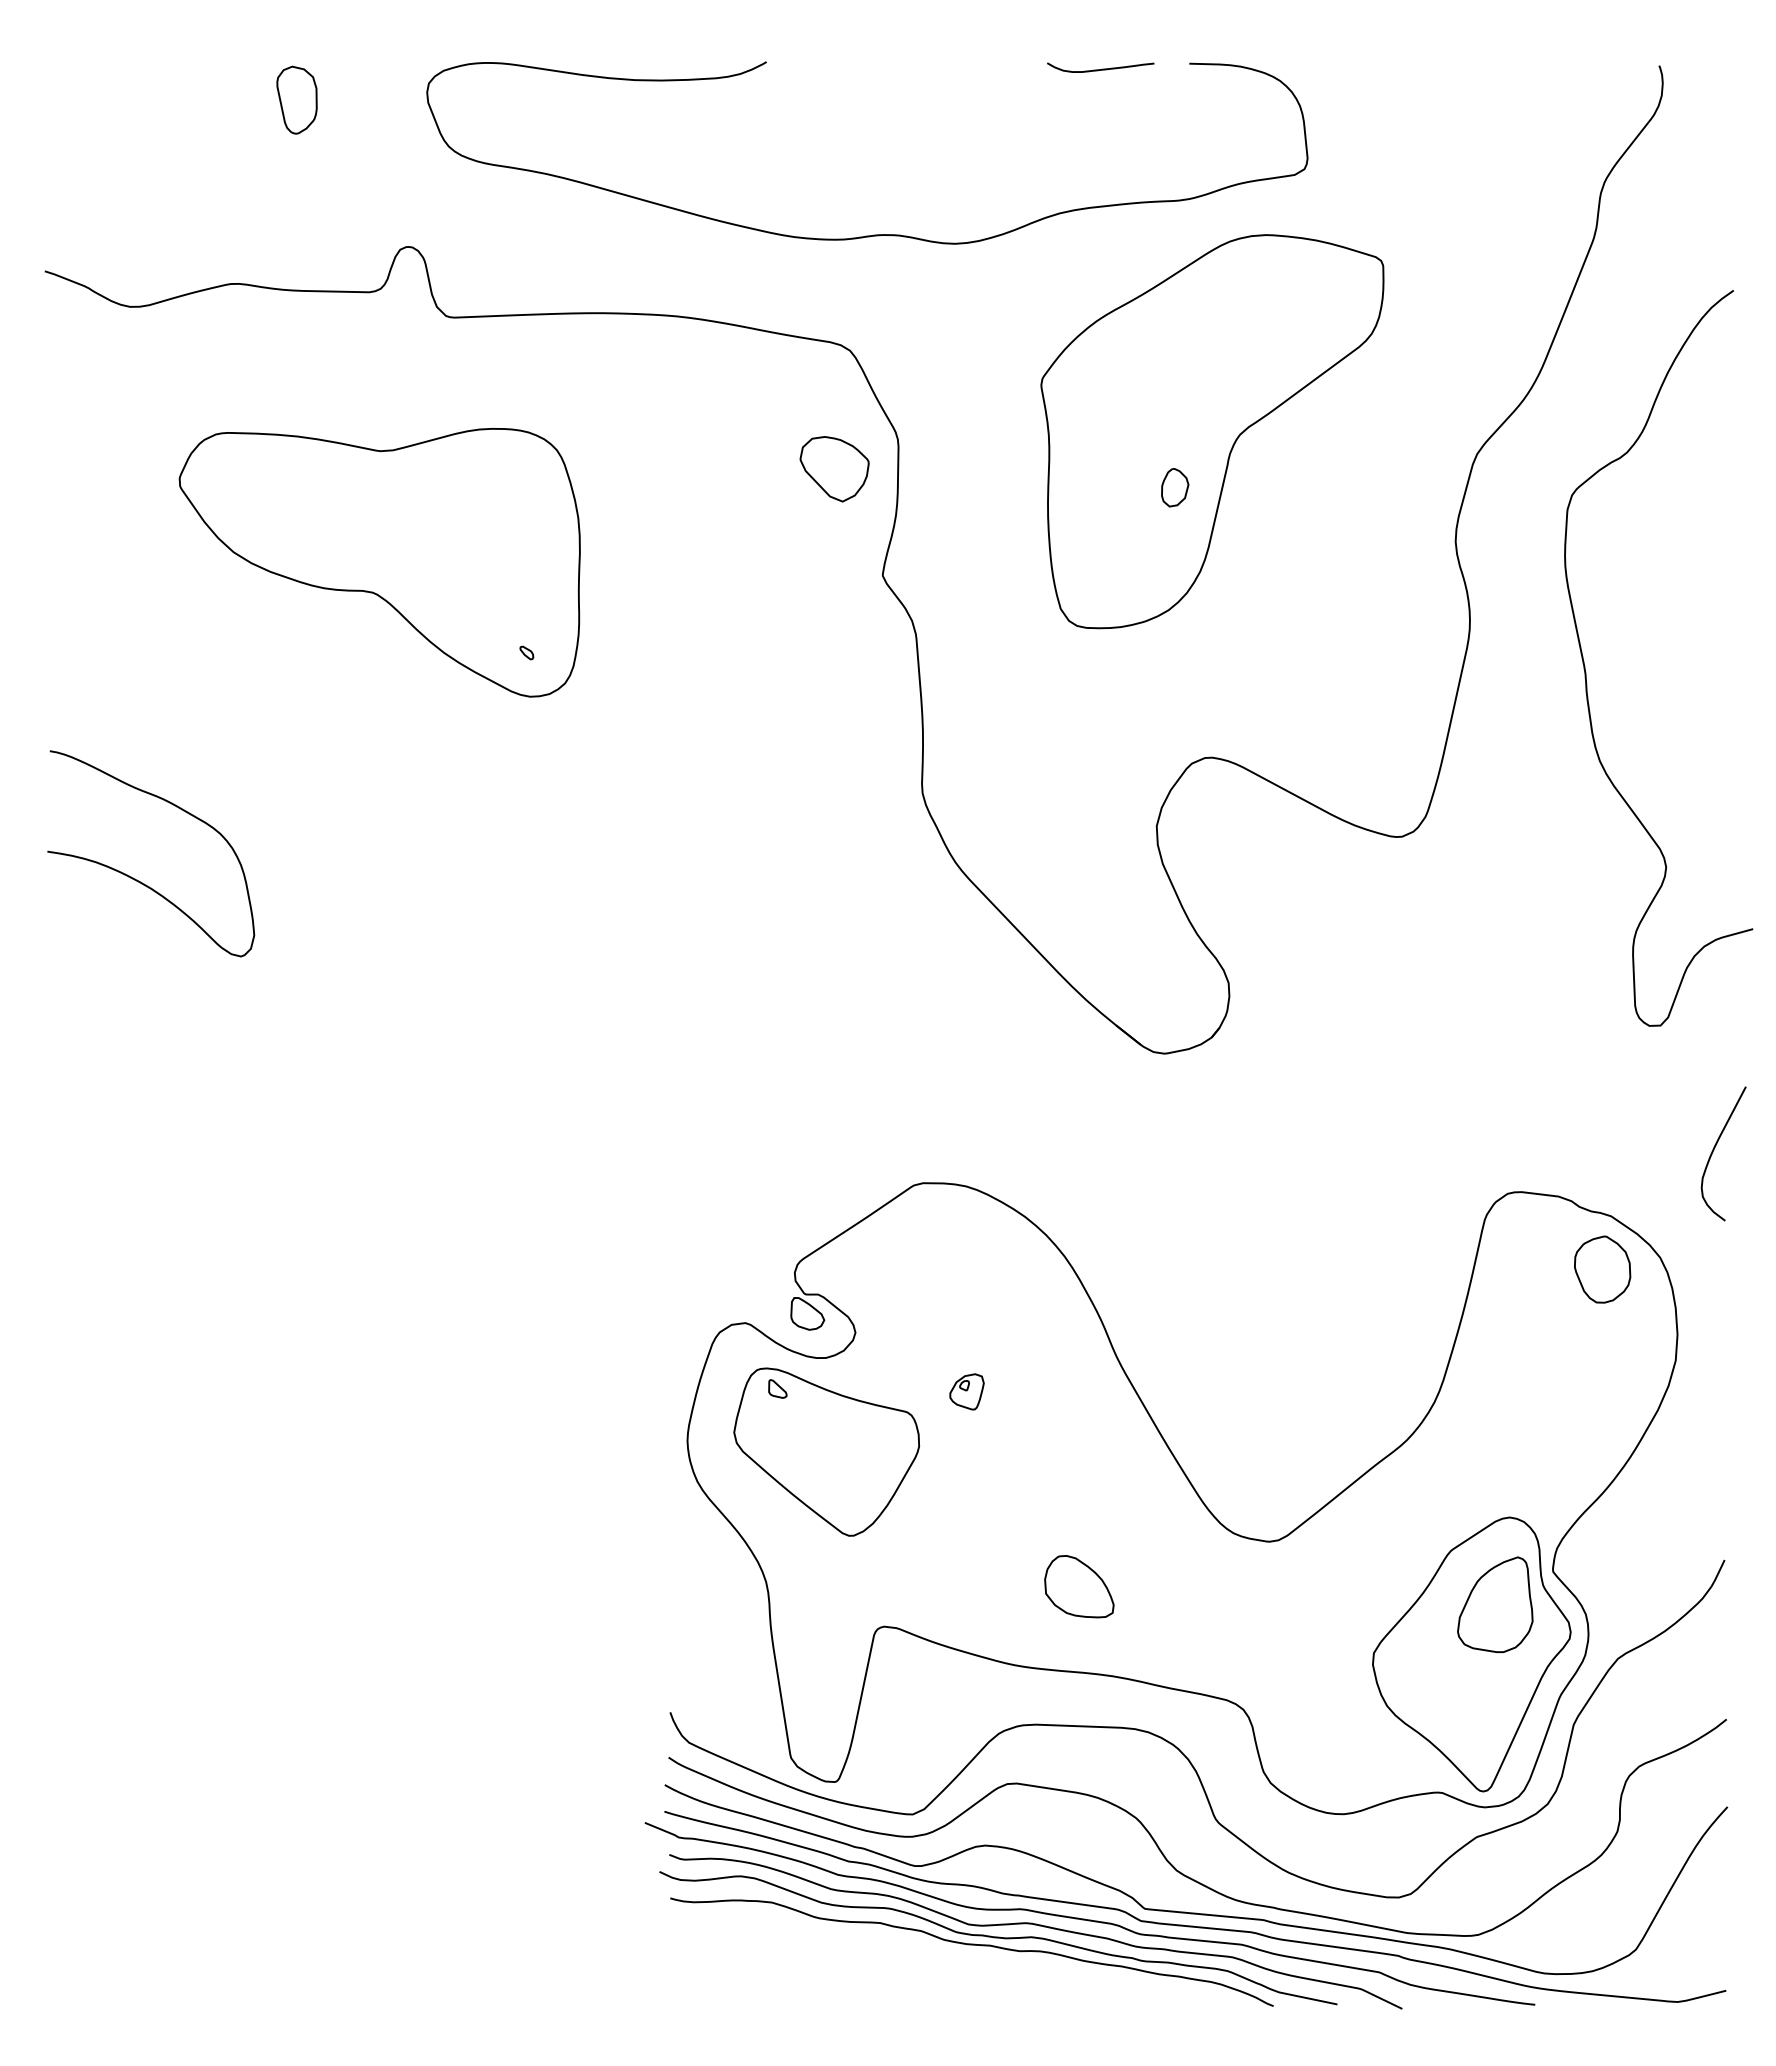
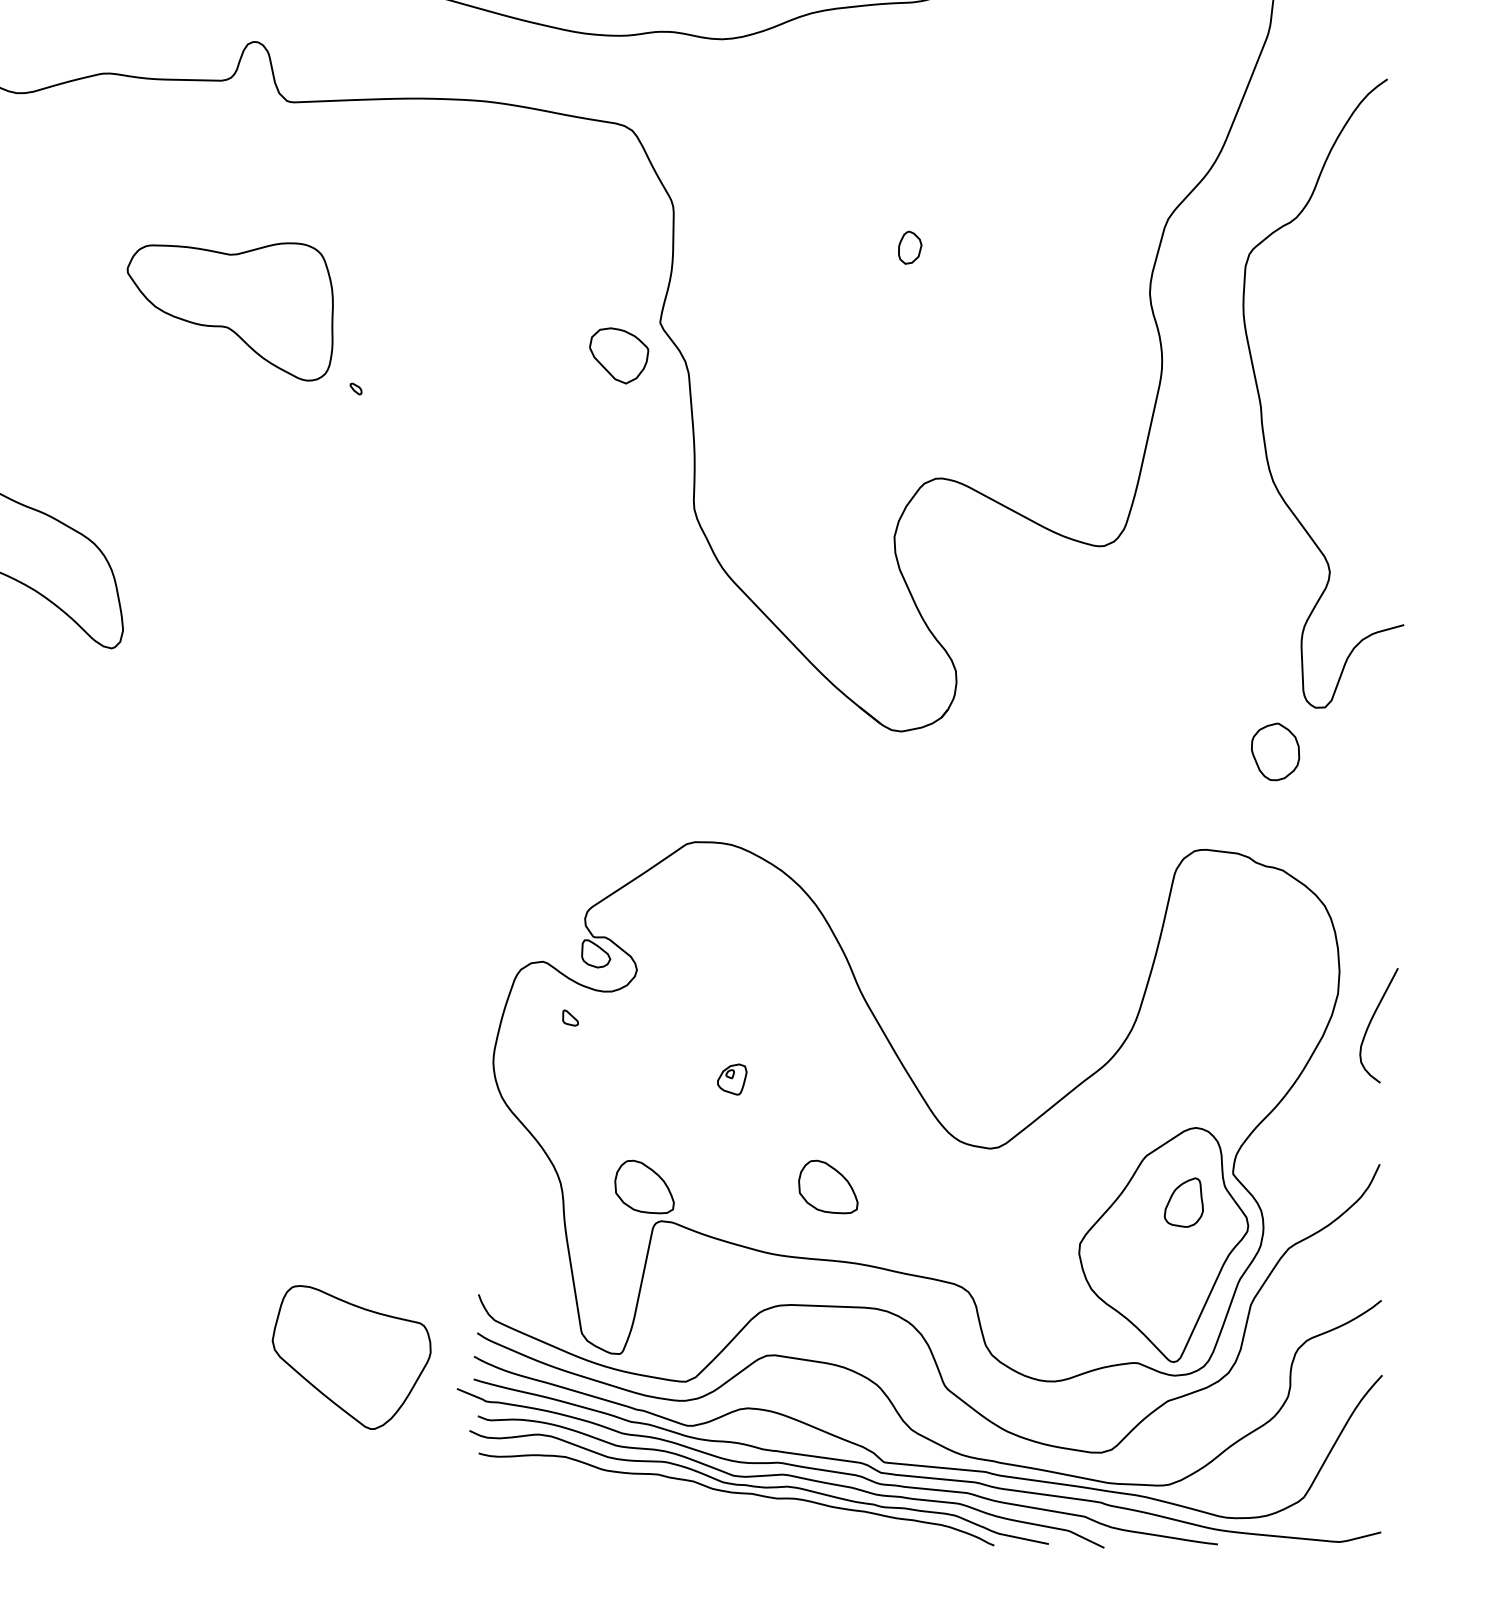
part: (1212, 431) -> (942, 199), removed
part: (834, 469) -> (619, 356), moved
part: (379, 562) -> (230, 311), size x0.6
curve: (1714, 1150) -> (1371, 1022), moved
part: (1602, 1269) -> (1275, 751), moved
part: (966, 1391) -> (731, 1079), moved
part: (826, 1451) -> (351, 1356), moved
part: (864, 1586) -> (644, 1186), added
part: (1495, 1604) -> (1183, 1202), size x0.6

